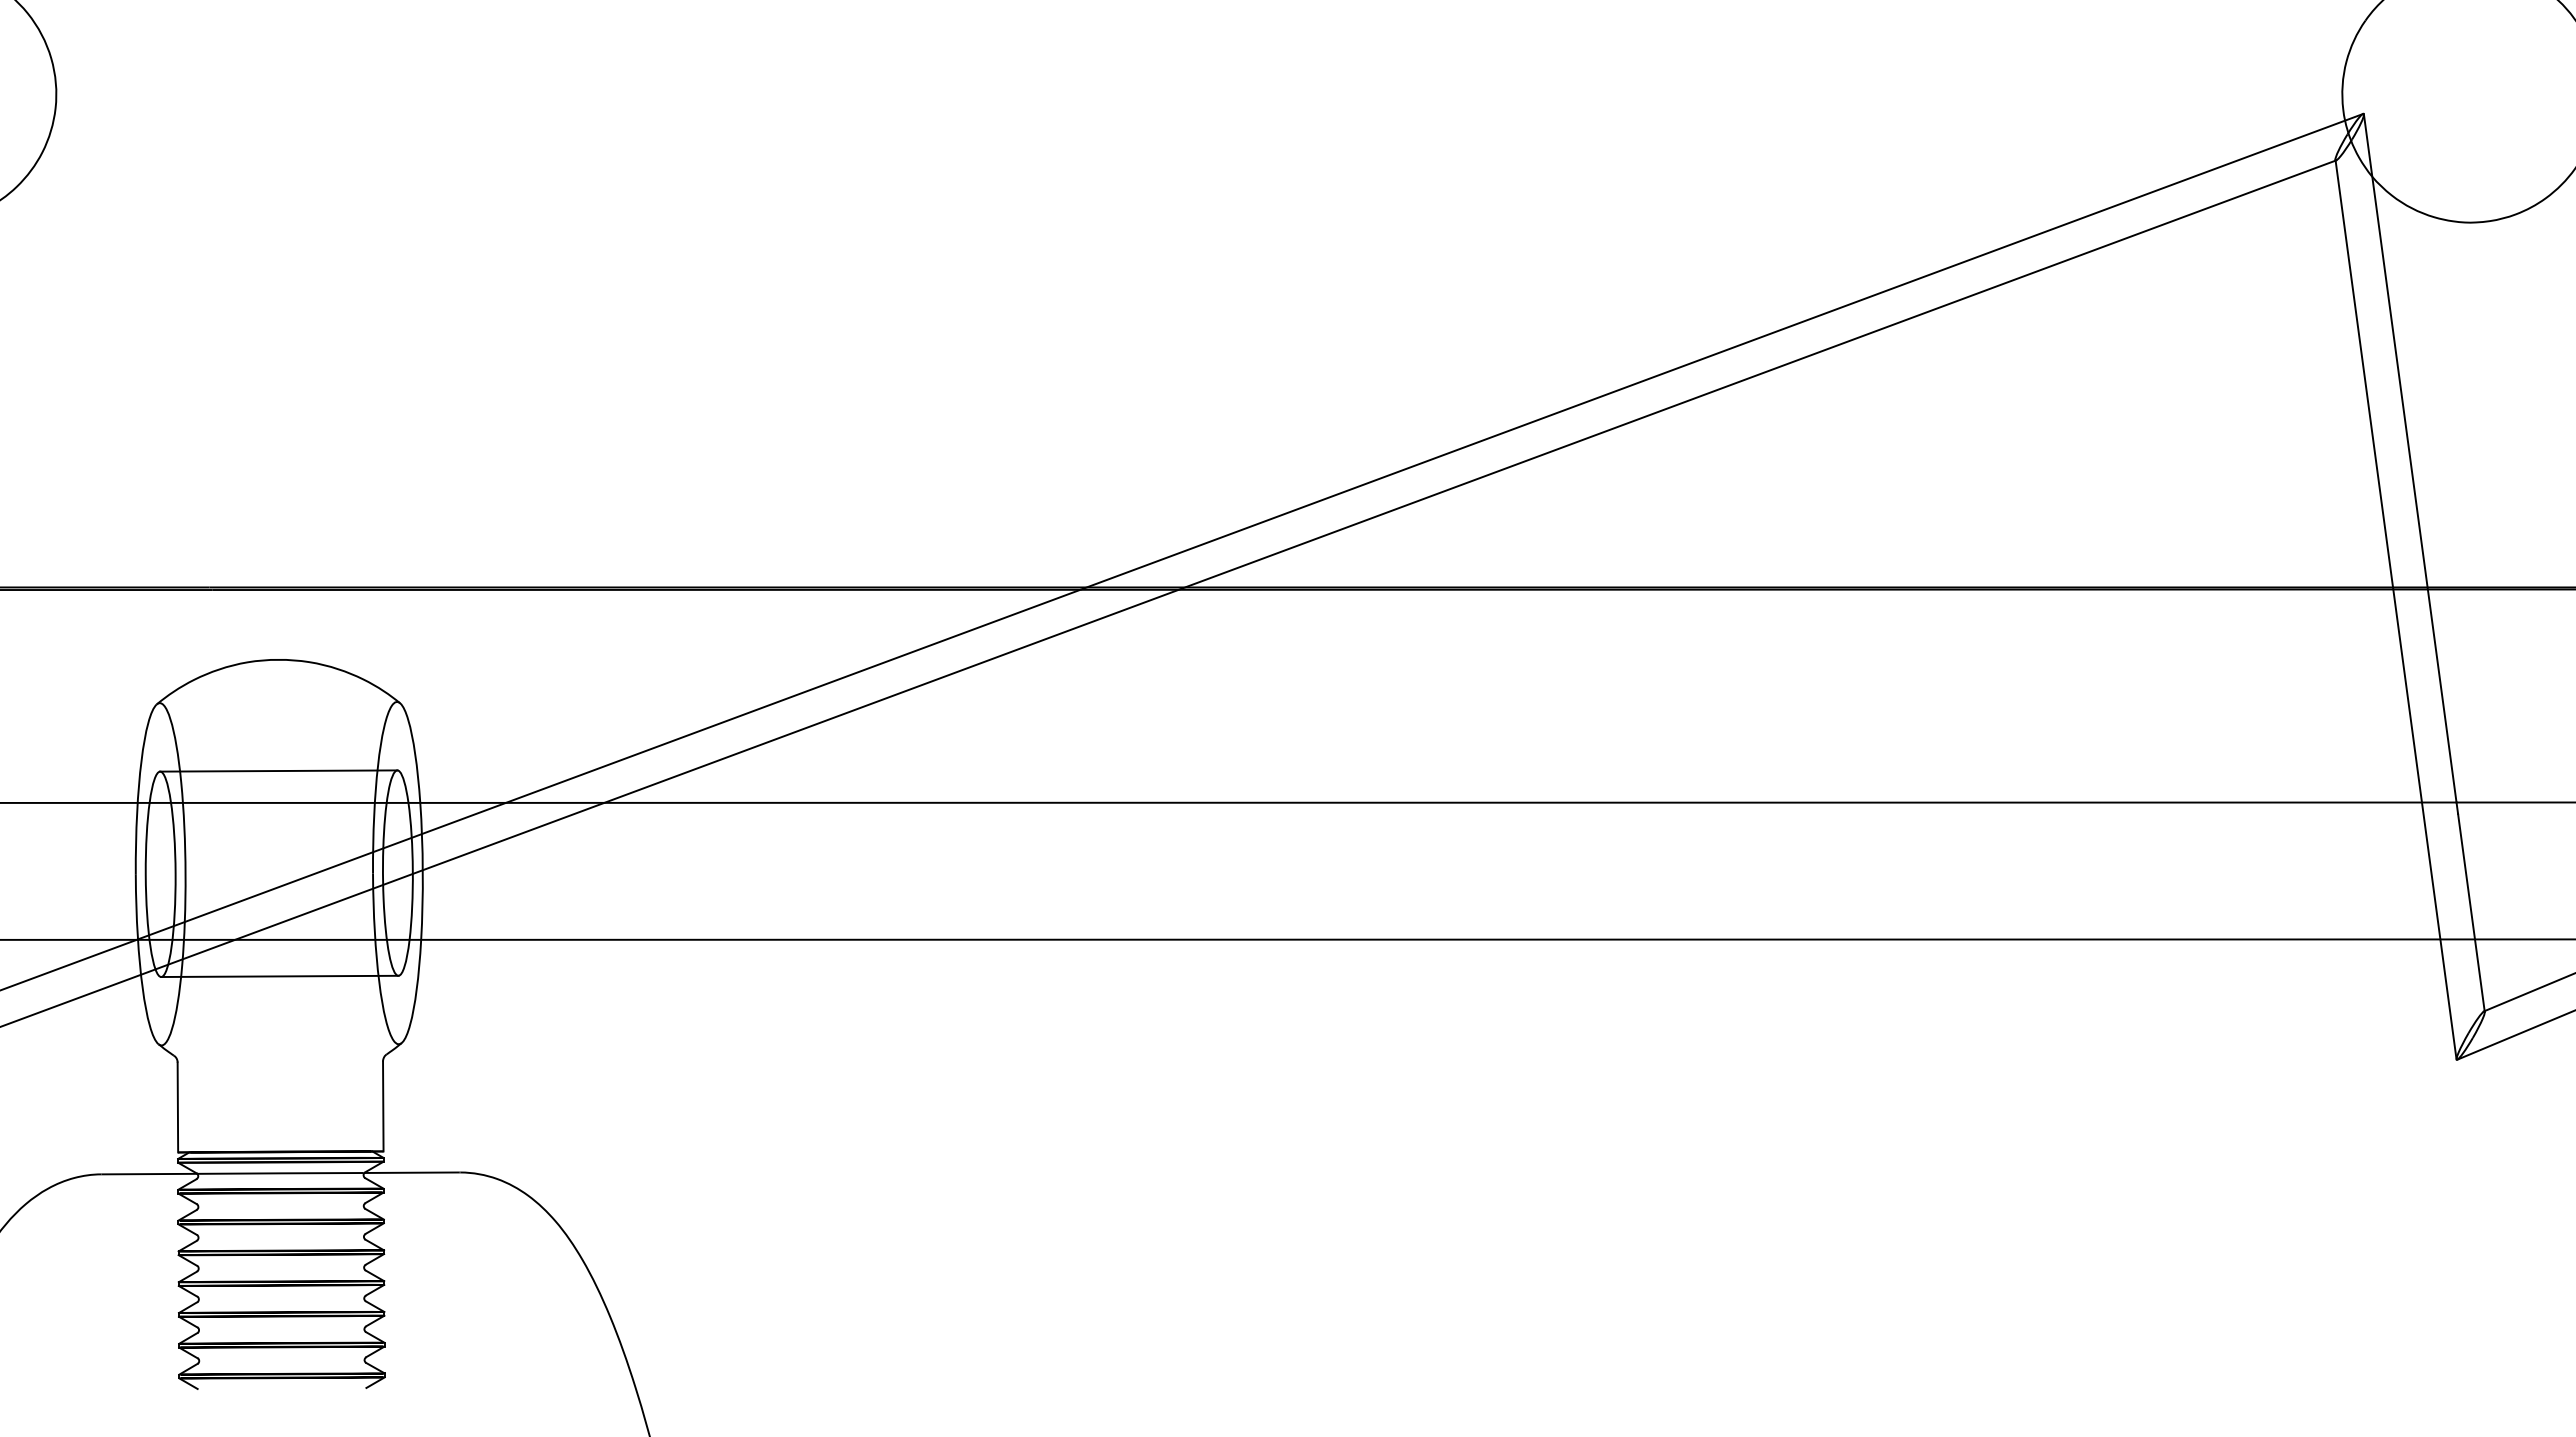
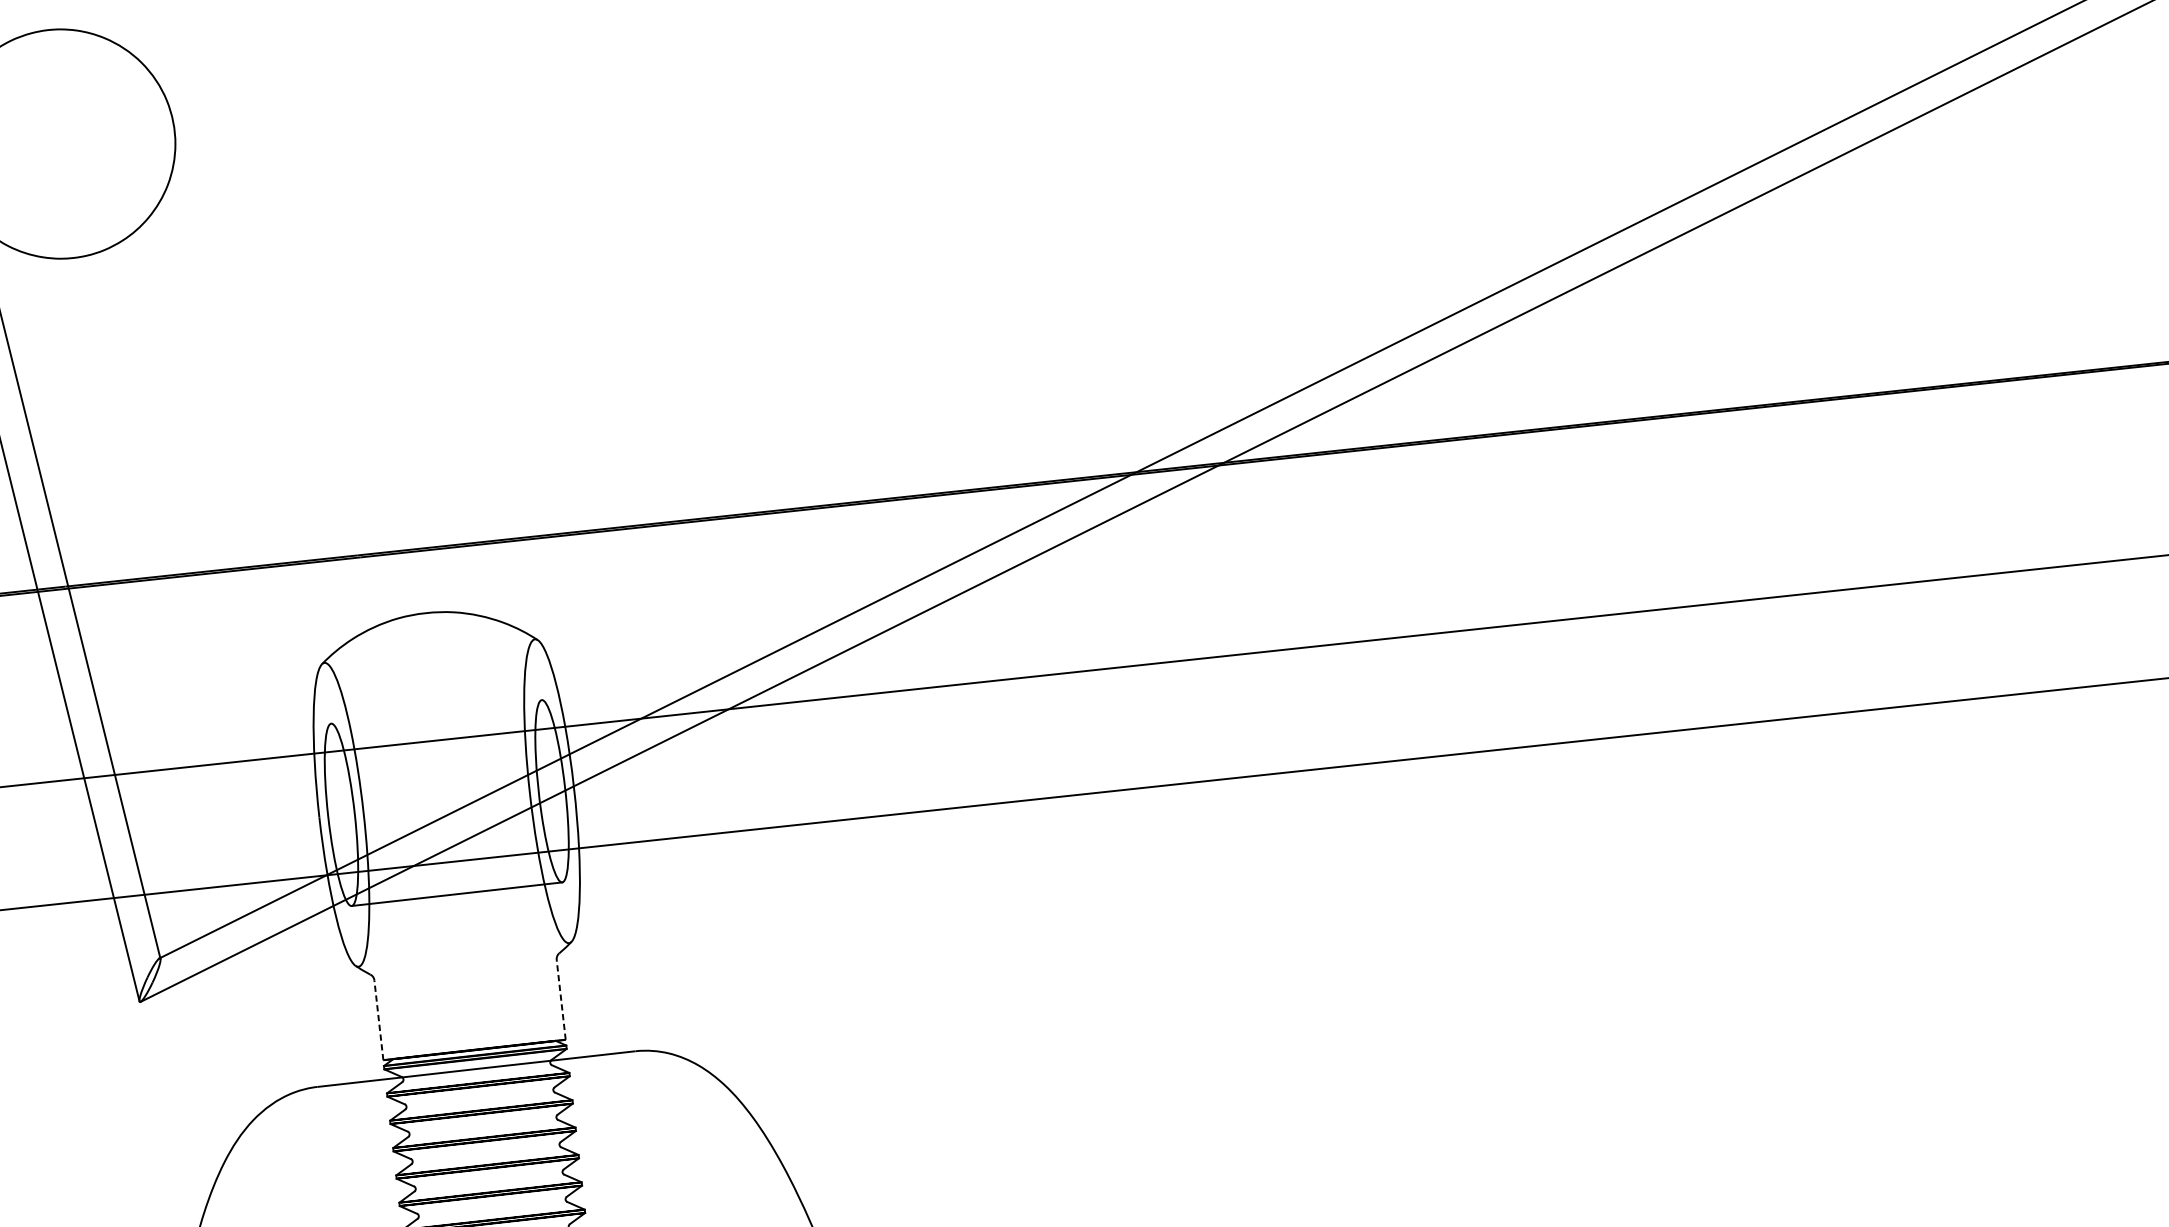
line: (278, 770) -> (436, 711), removed
line: (383, 1106) -> (561, 999), solid -> dashed
line: (177, 1107) -> (378, 1020), solid -> dashed

